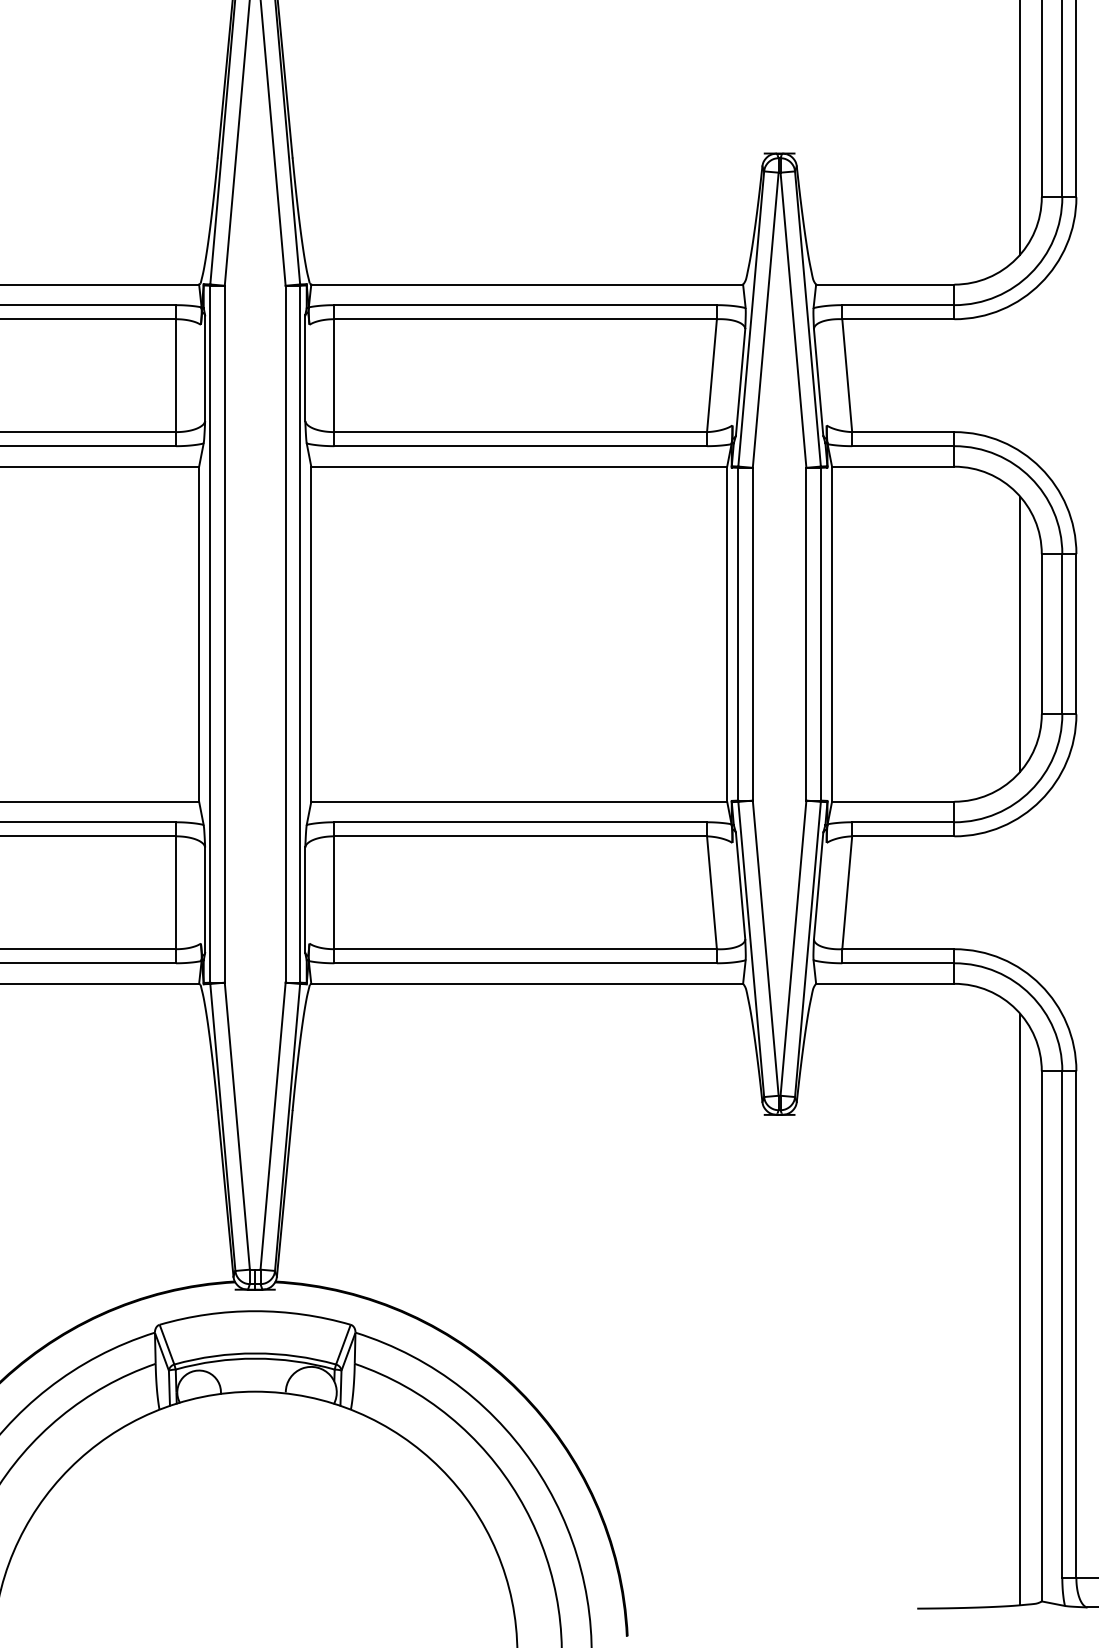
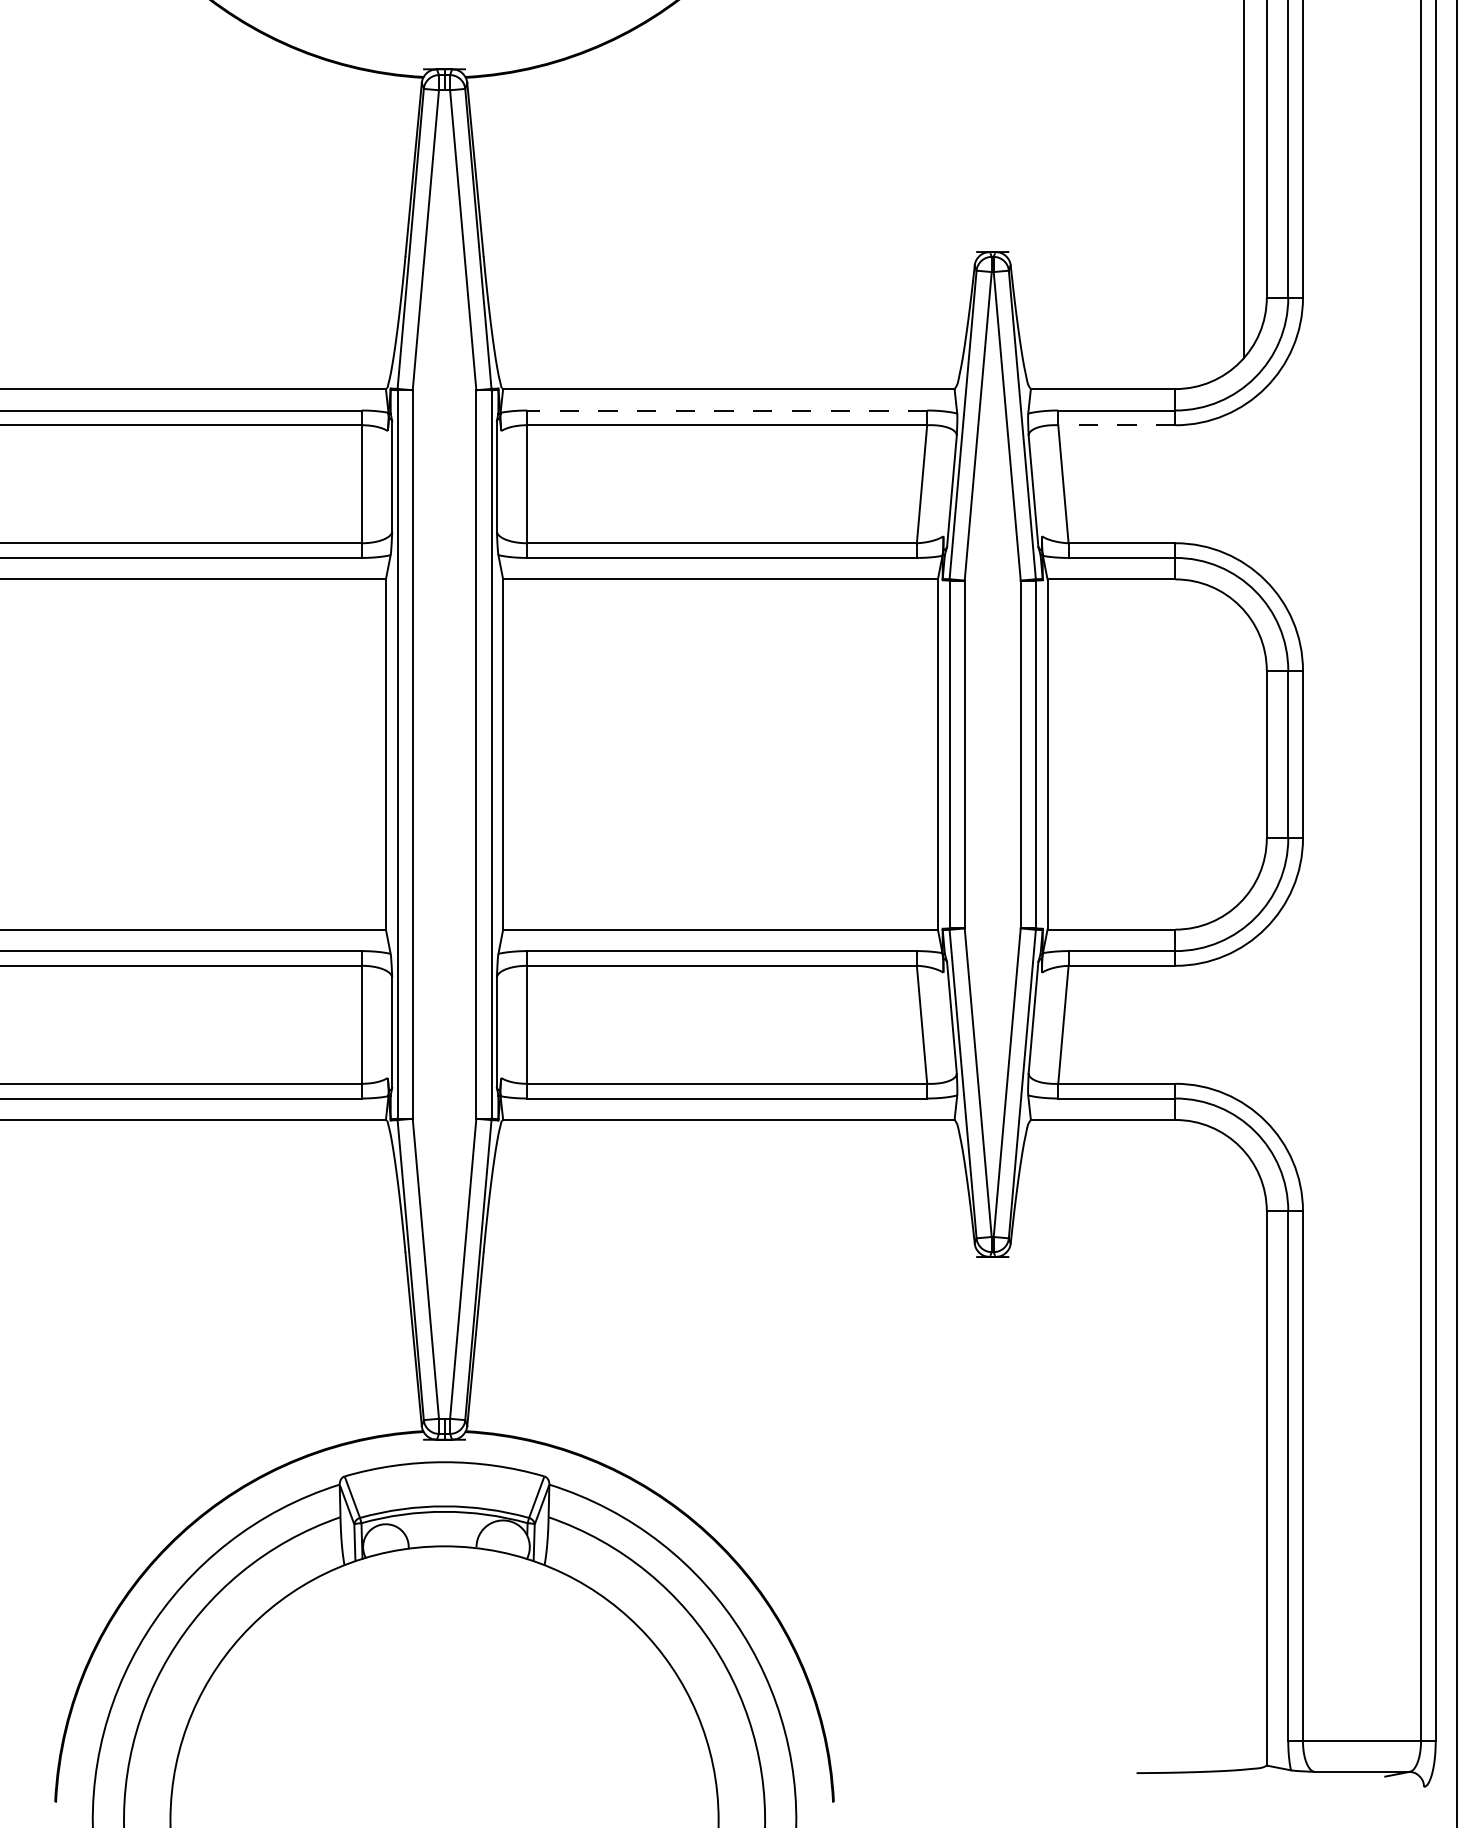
line: (525, 305) -> (727, 410), solid -> dashed
line: (898, 319) -> (1116, 425), solid -> dashed
line: (1019, 634) -> (1243, 754), removed
line: (1019, 1309) -> (1243, 1460), removed

